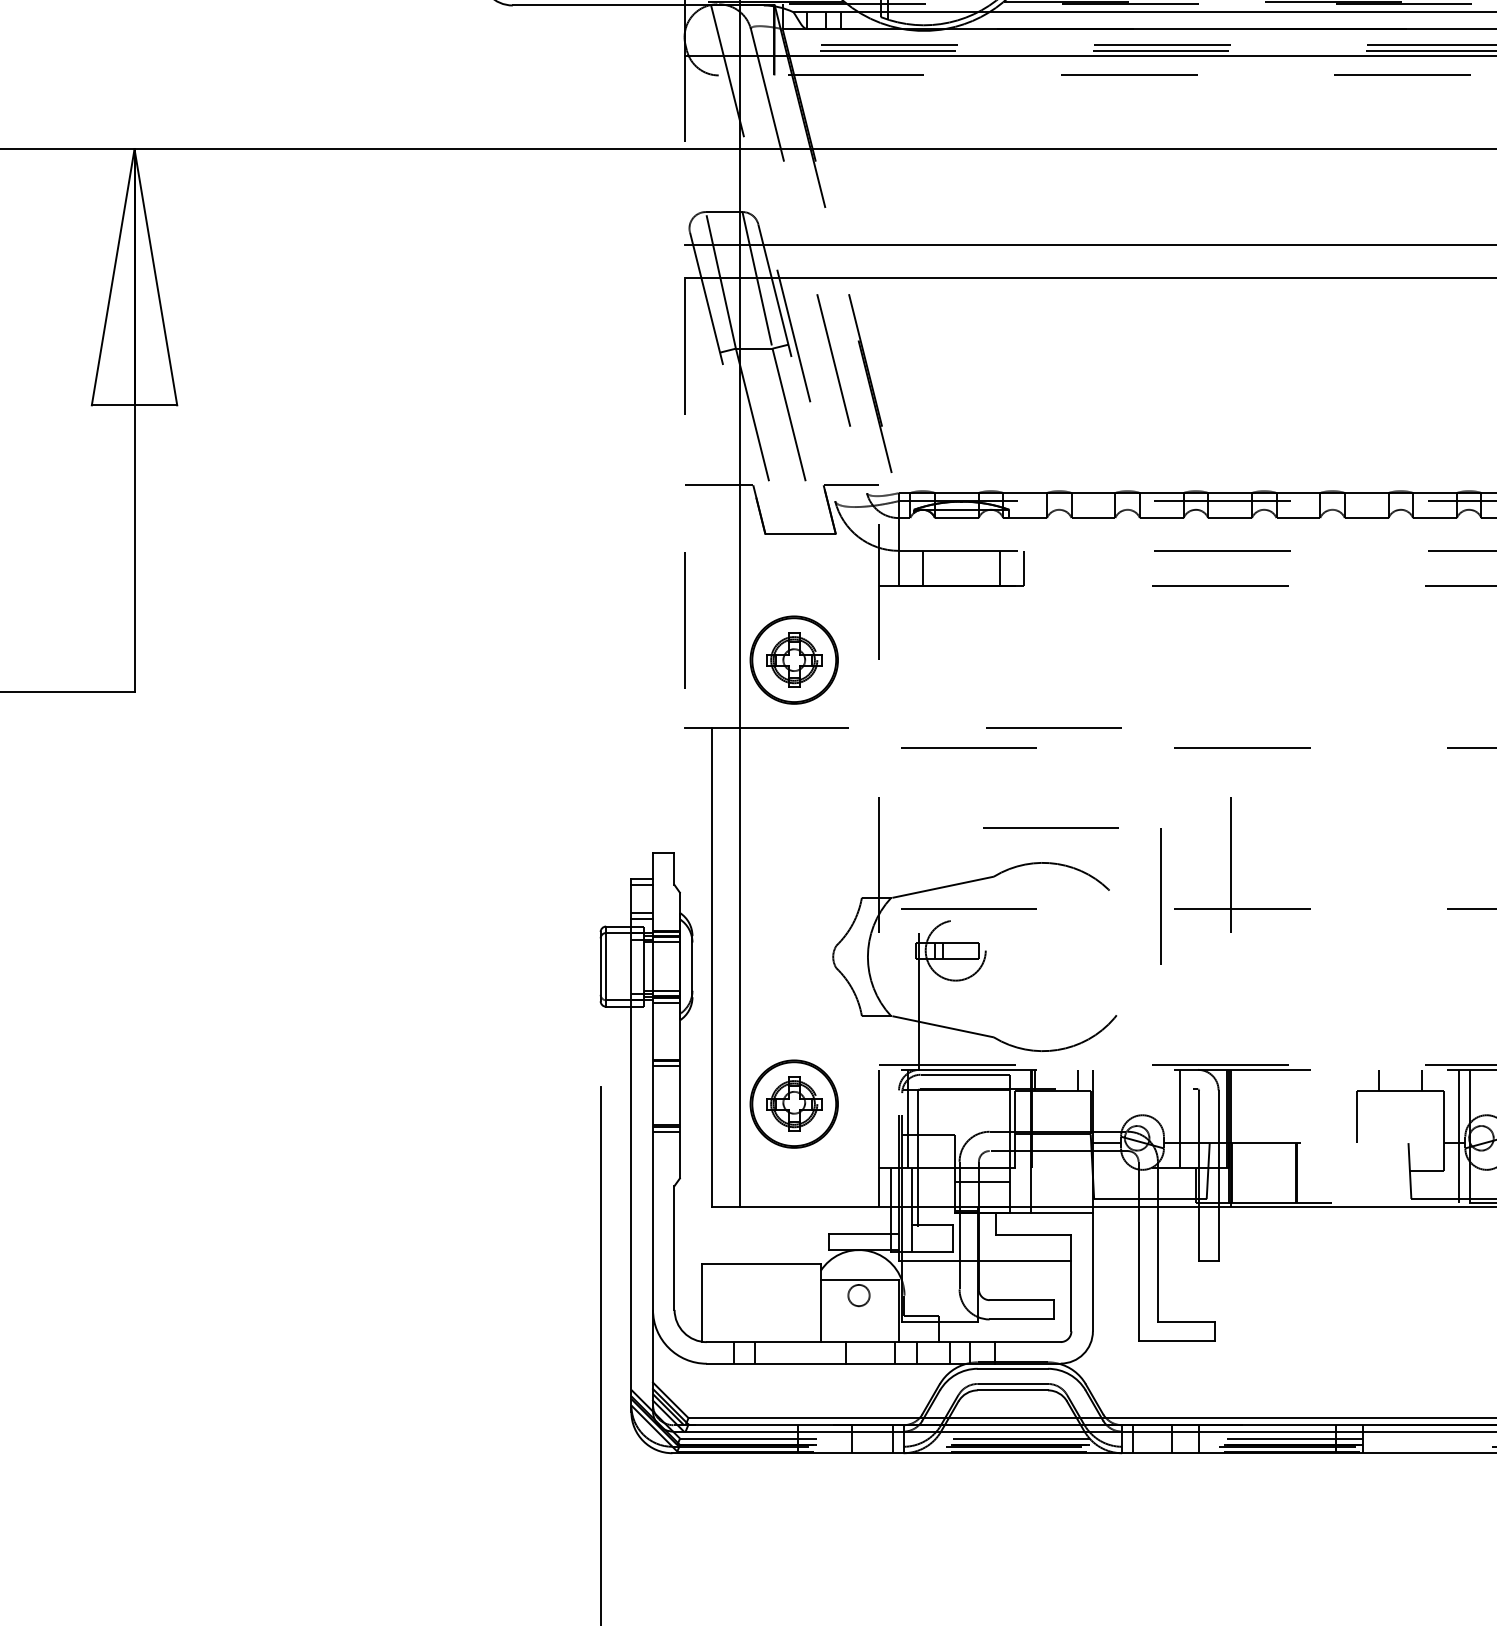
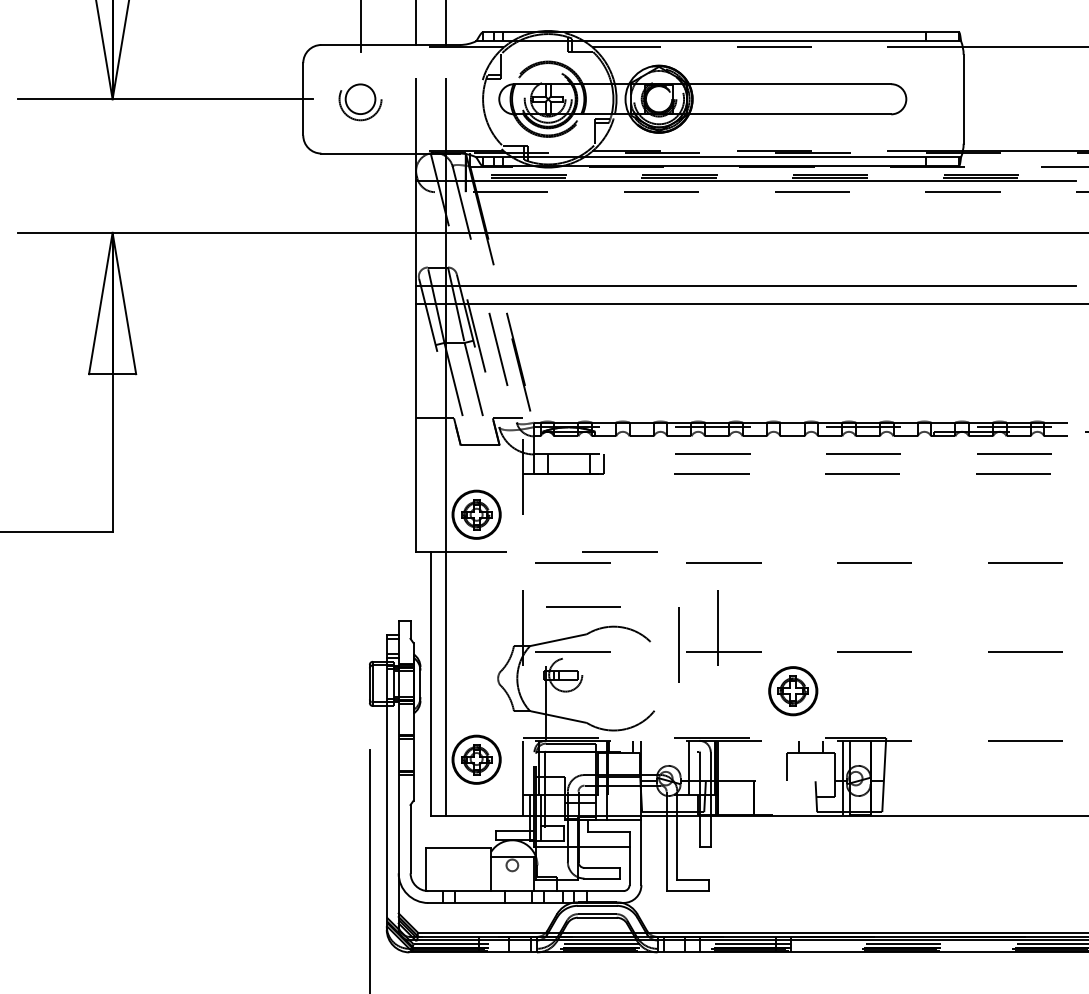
line: (685, 367) -> (416, 353), dashed -> solid
line: (1051, 826) -> (583, 606), moved
part: (1368, 980) -> (793, 691), added

